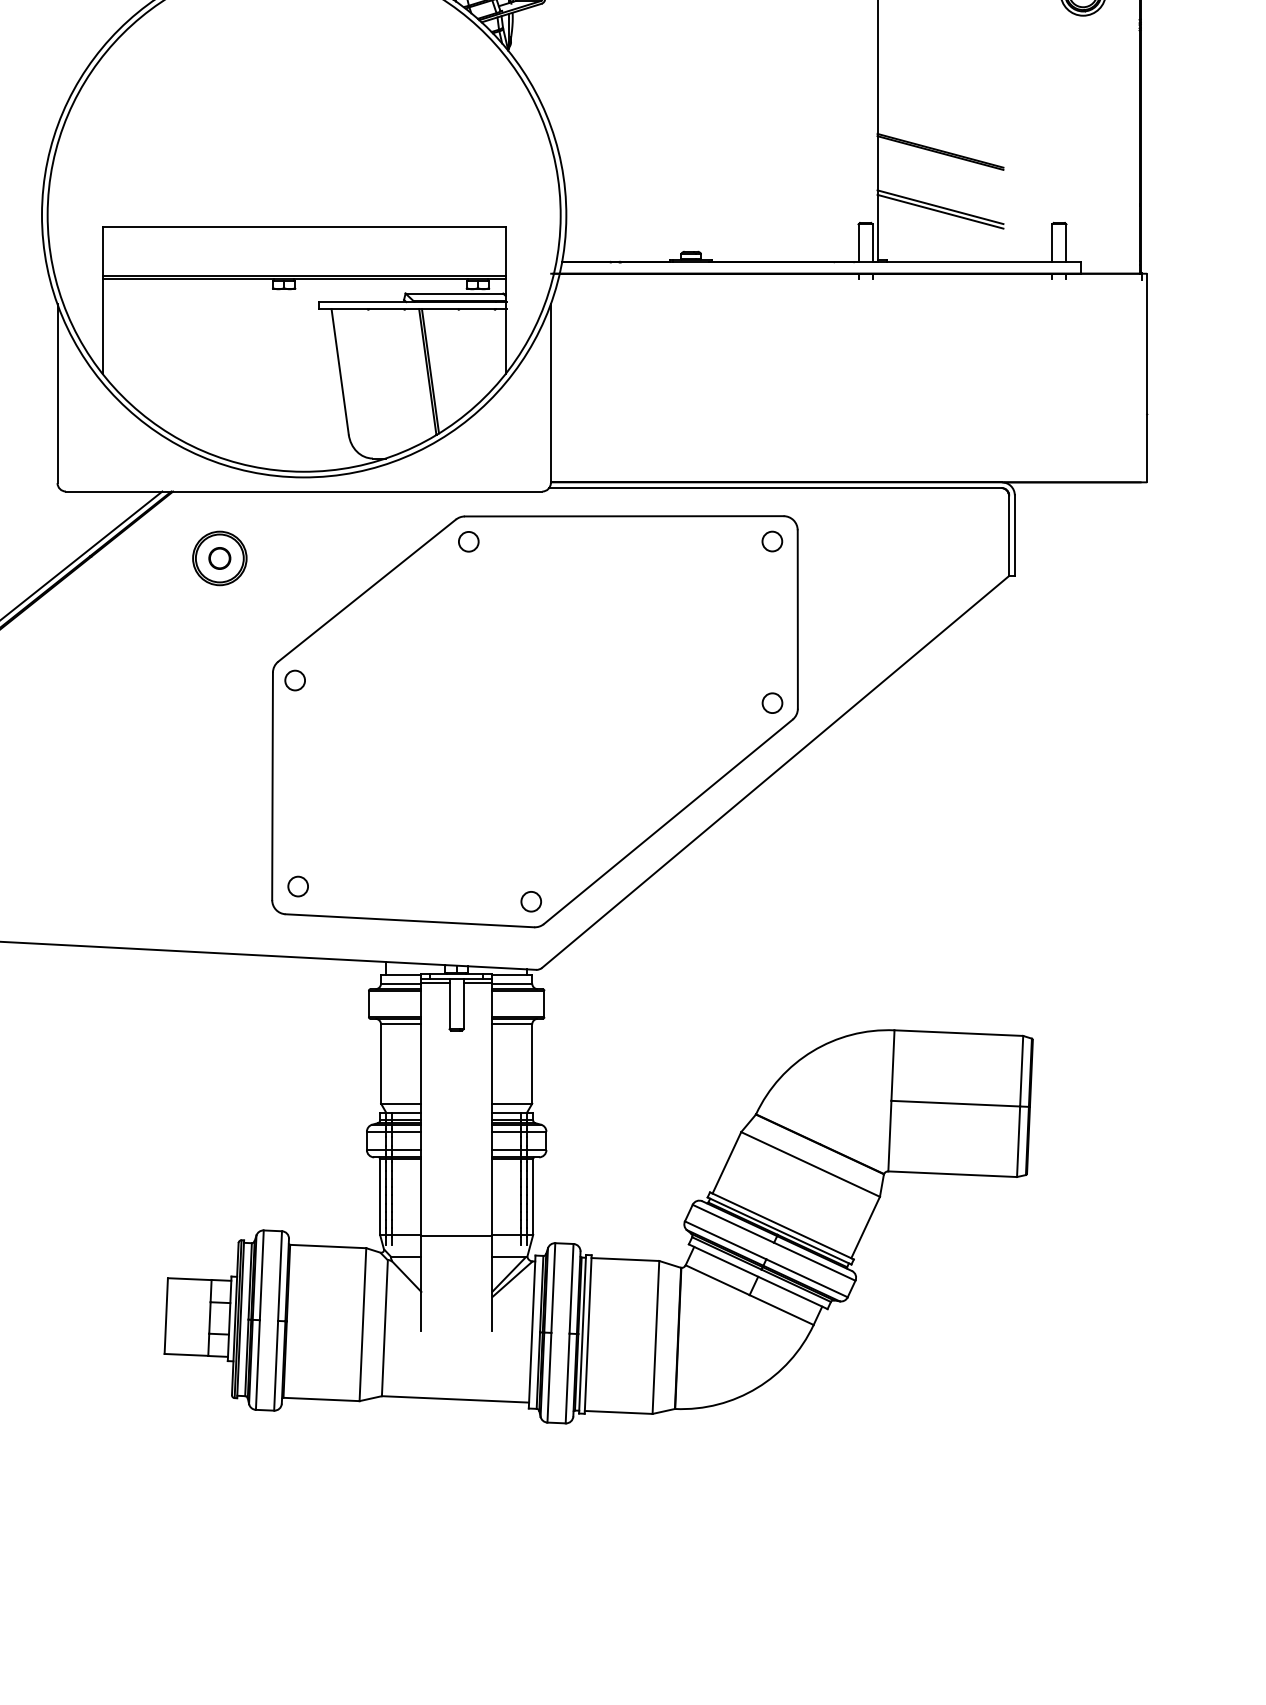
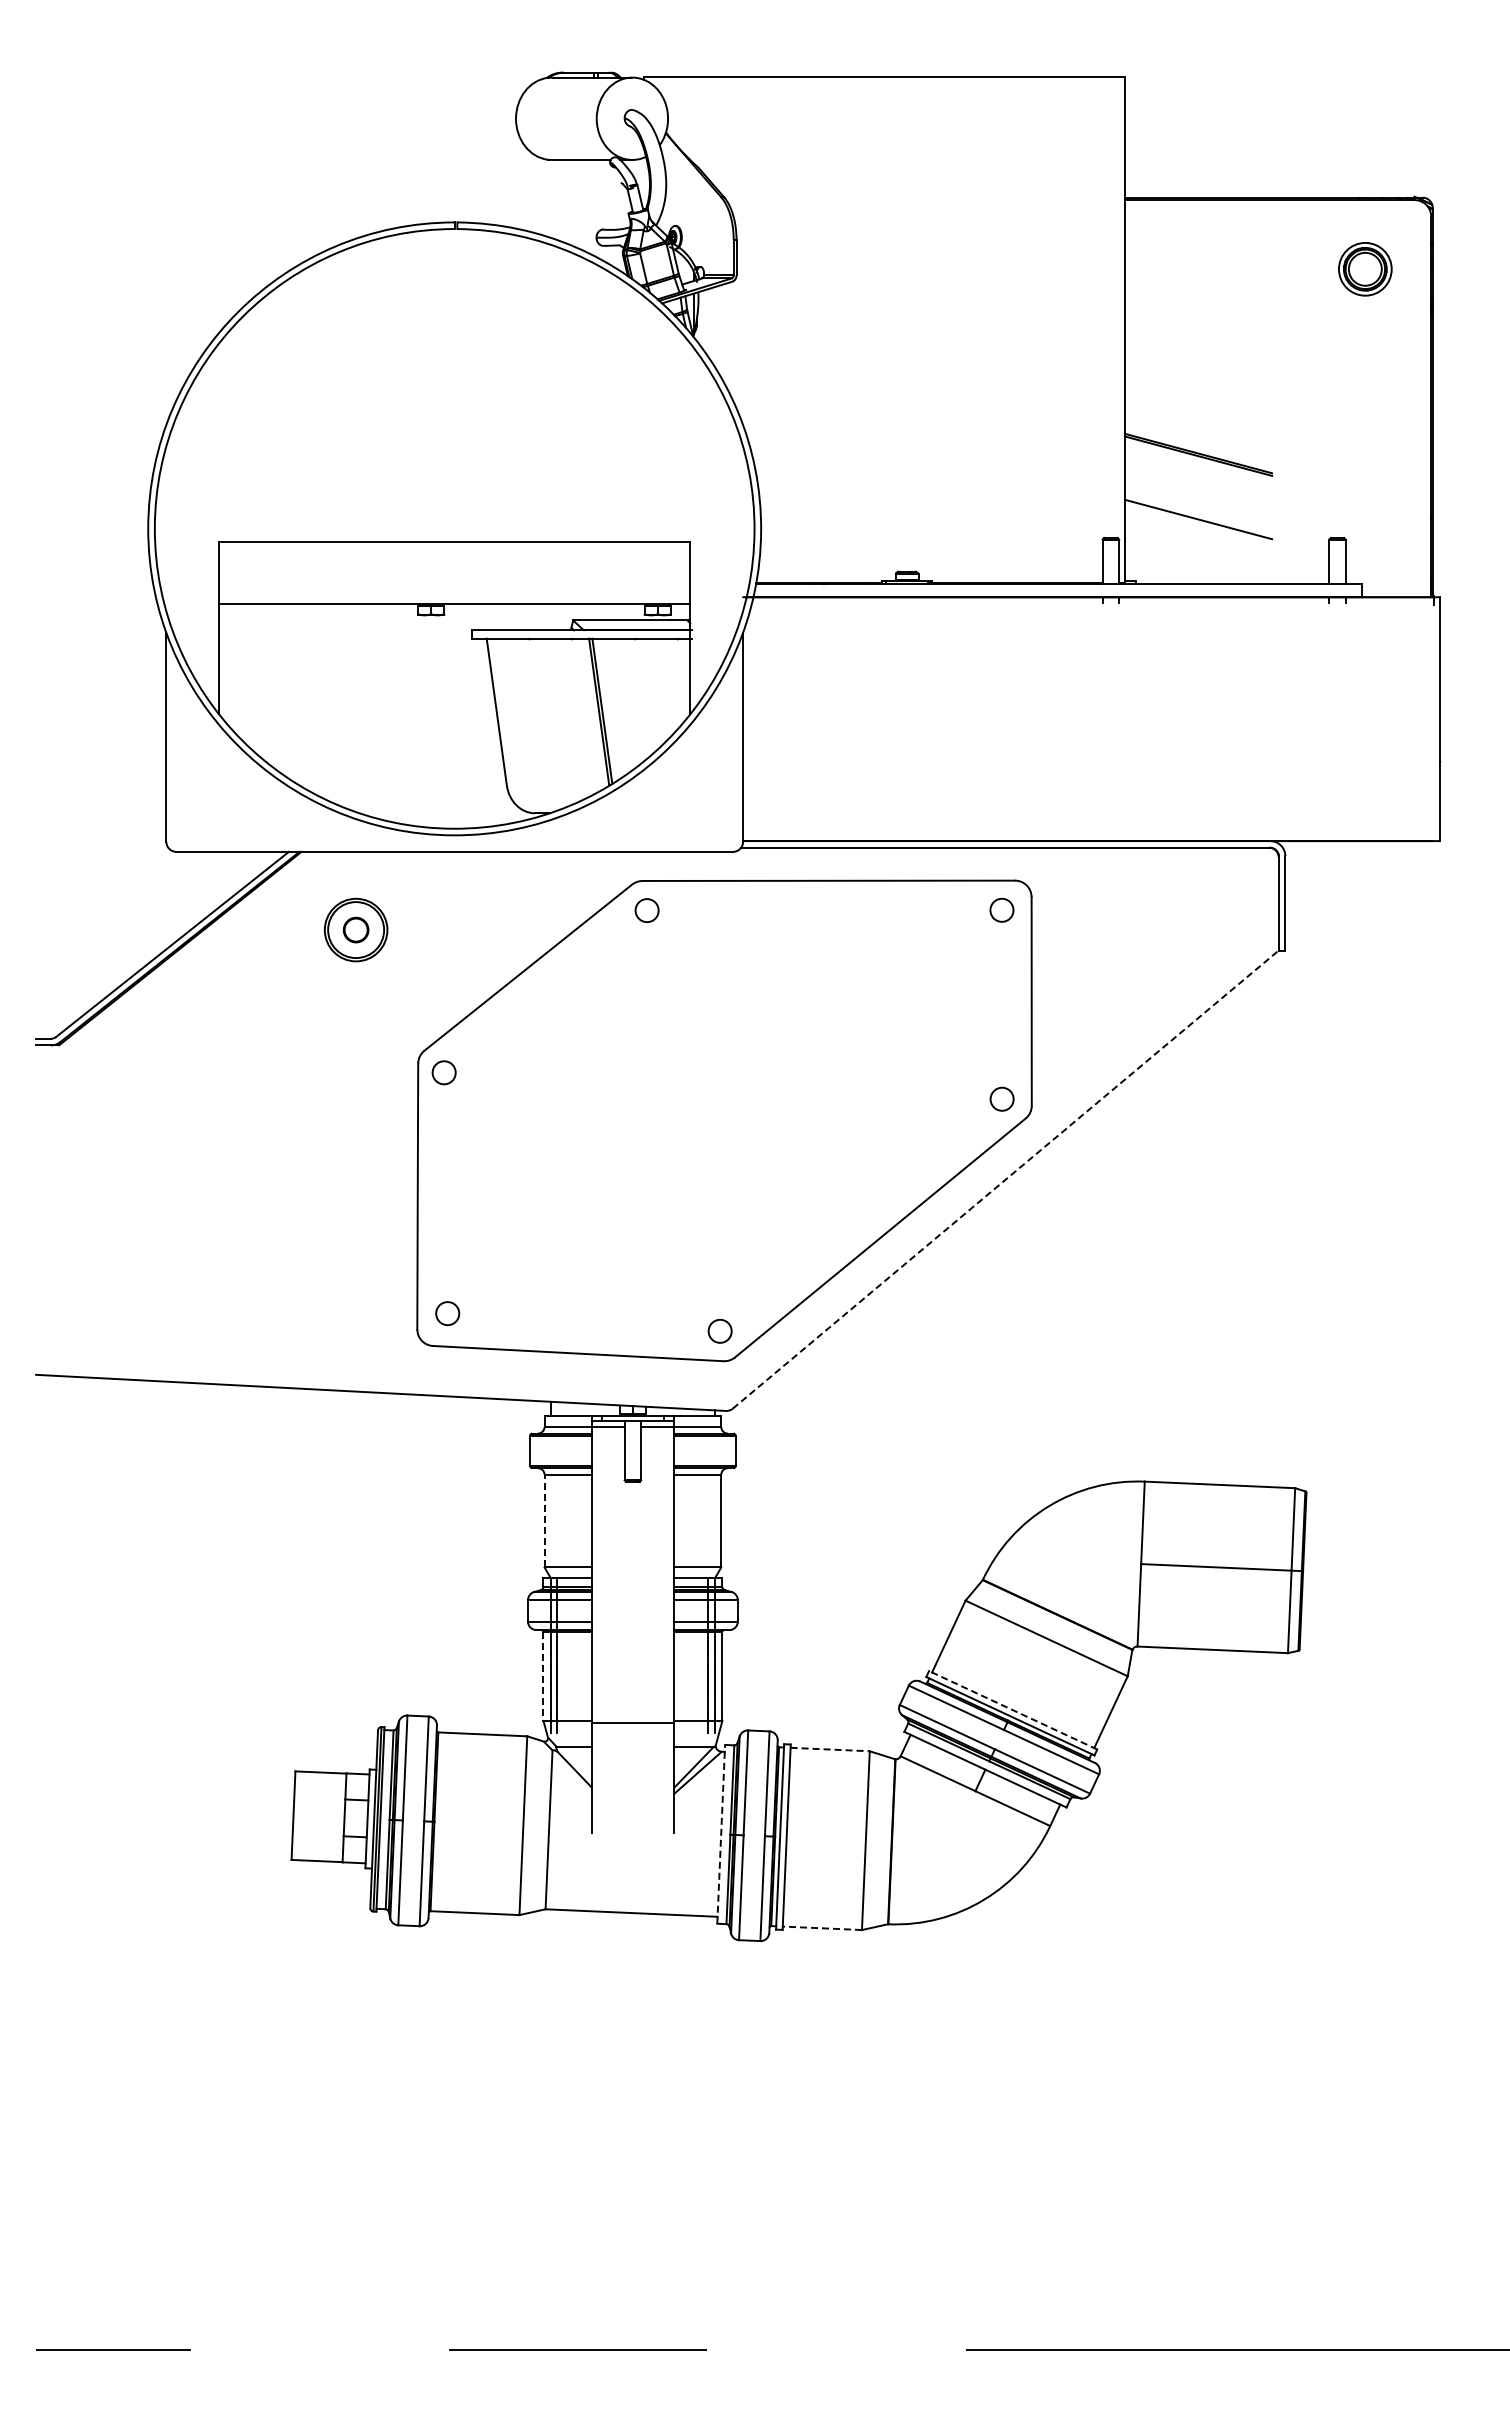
line: (940, 211) -> (1198, 524), removed
line: (304, 275) -> (454, 599), removed
line: (776, 771) -> (1006, 1179), solid -> dashed
line: (381, 1063) -> (544, 1520), solid -> dashed
line: (380, 1197) -> (543, 1676), solid -> dashed
line: (782, 1226) -> (1013, 1710), solid -> dashed
line: (625, 1259) -> (830, 1749), solid -> dashed
line: (532, 1331) -> (721, 1833), solid -> dashed
line: (618, 1412) -> (822, 1928), solid -> dashed

